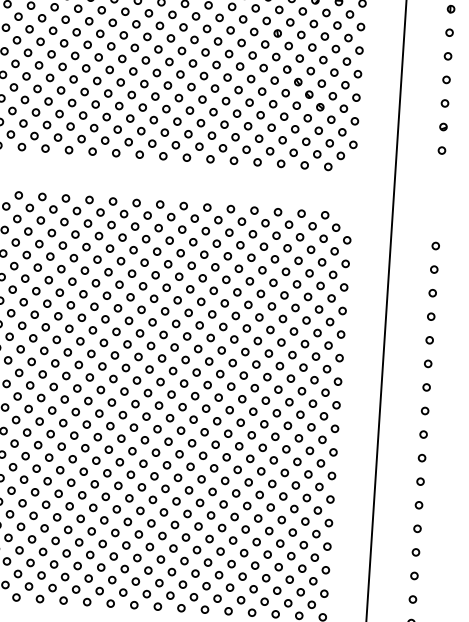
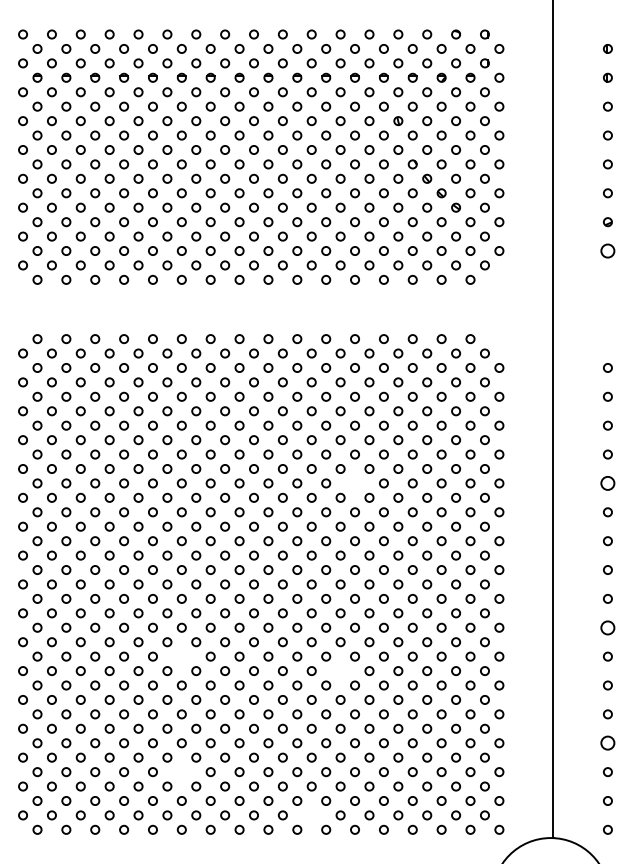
circle: (441, 150) -> (607, 250), size x1.6
circle: (222, 326) -> (354, 483), removed
circle: (429, 340) -> (607, 483), size x1.6
circle: (421, 457) -> (607, 627), size x1.6
circle: (72, 459) -> (181, 656), removed
circle: (201, 478) -> (340, 670), removed
circle: (415, 552) -> (607, 743), size x1.6
circle: (66, 553) -> (181, 772), removed
circle: (170, 595) -> (311, 815), removed

